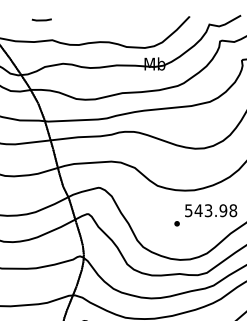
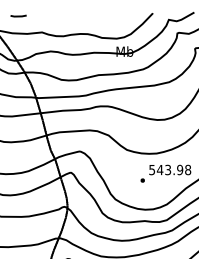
line: (41, 19) -> (18, 15), moved

